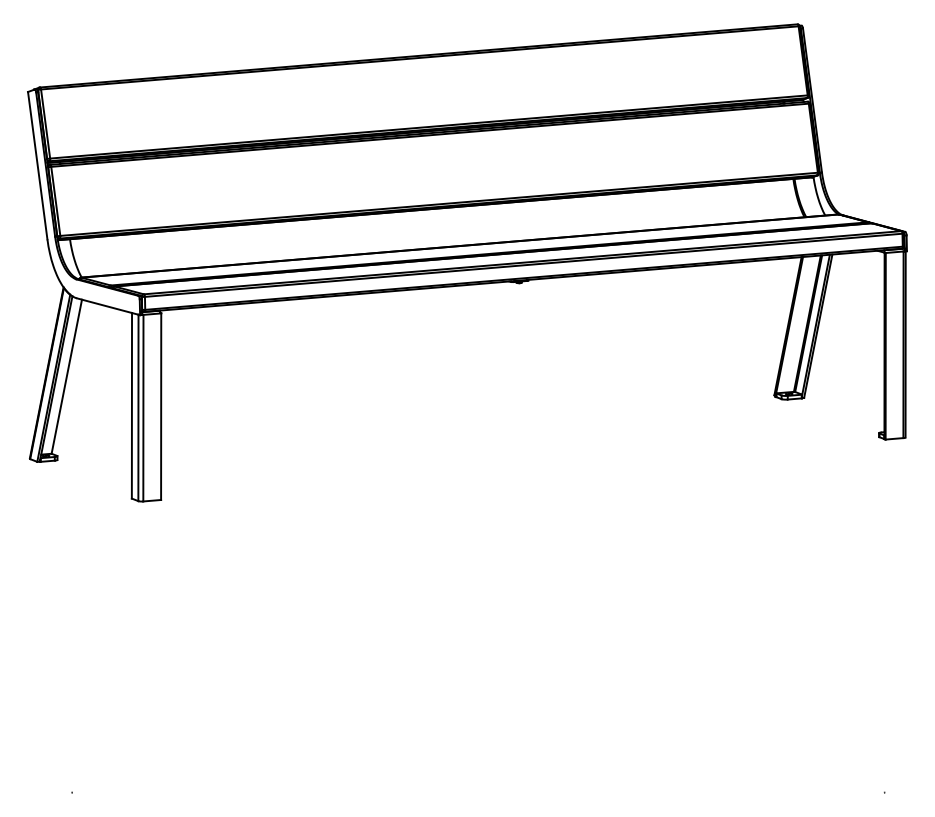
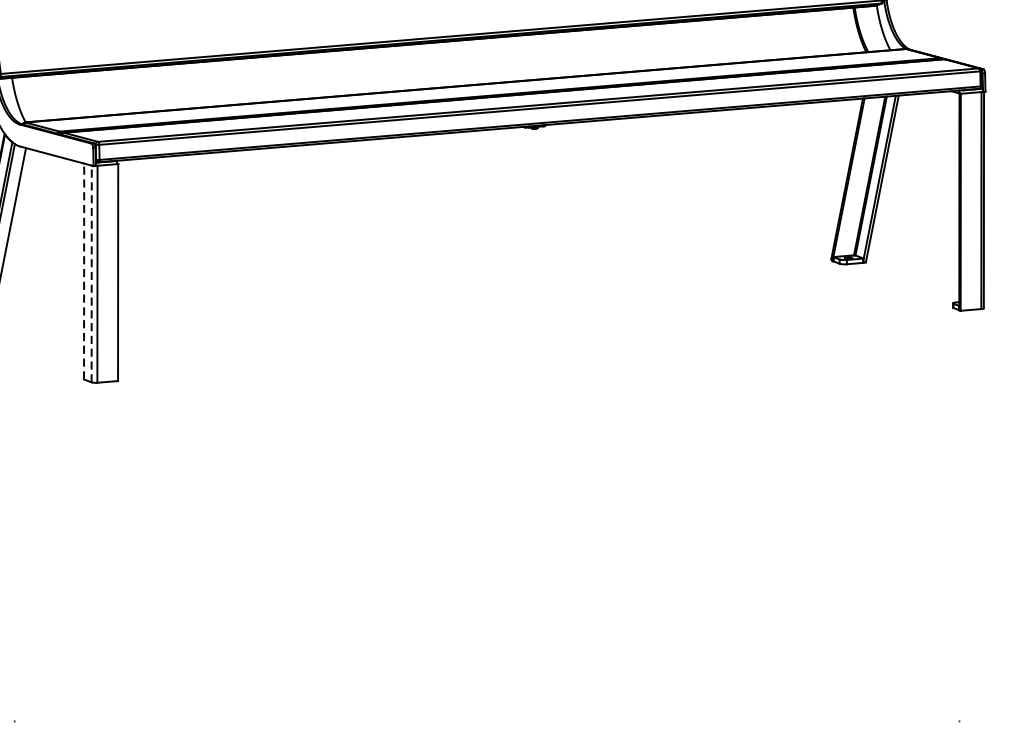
line: (131, 405) -> (83, 271), solid -> dashed
line: (138, 407) -> (91, 273), solid -> dashed

